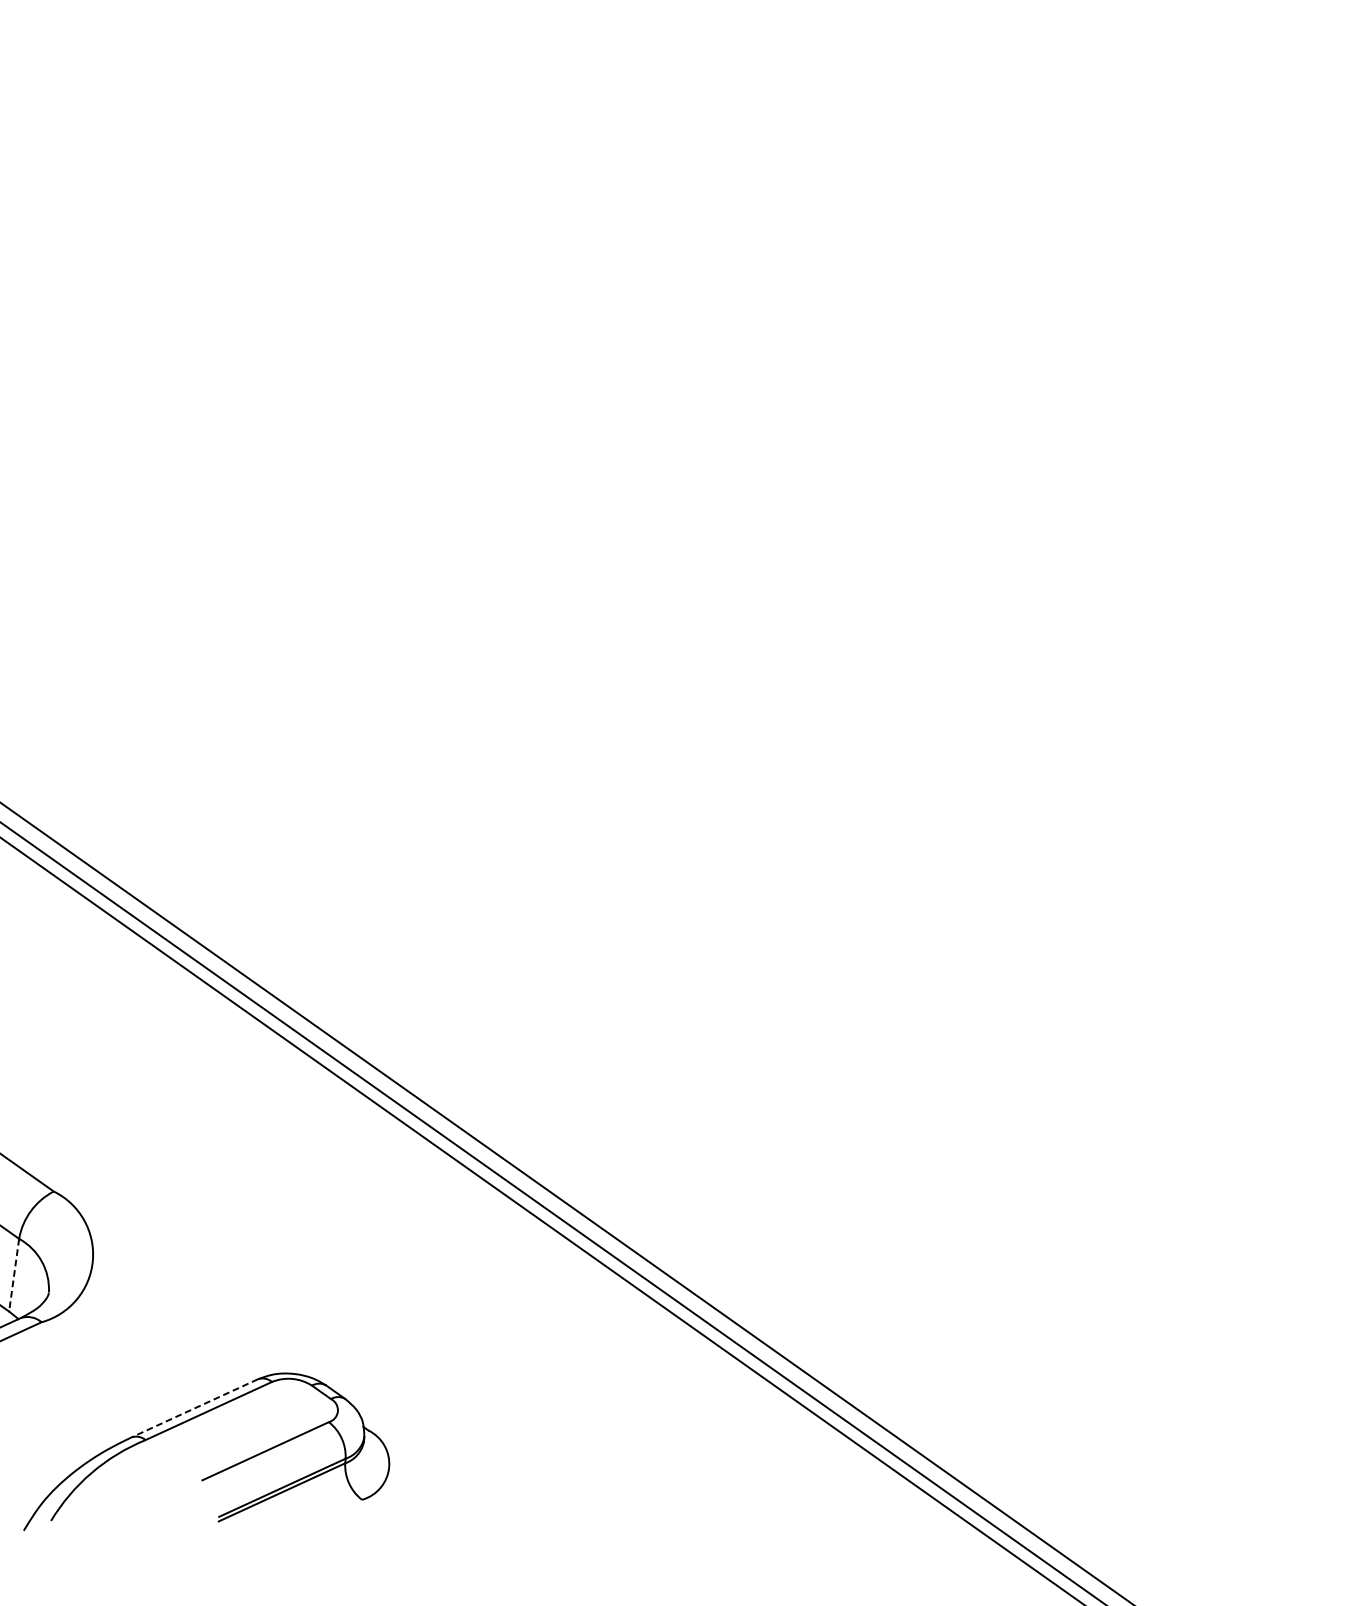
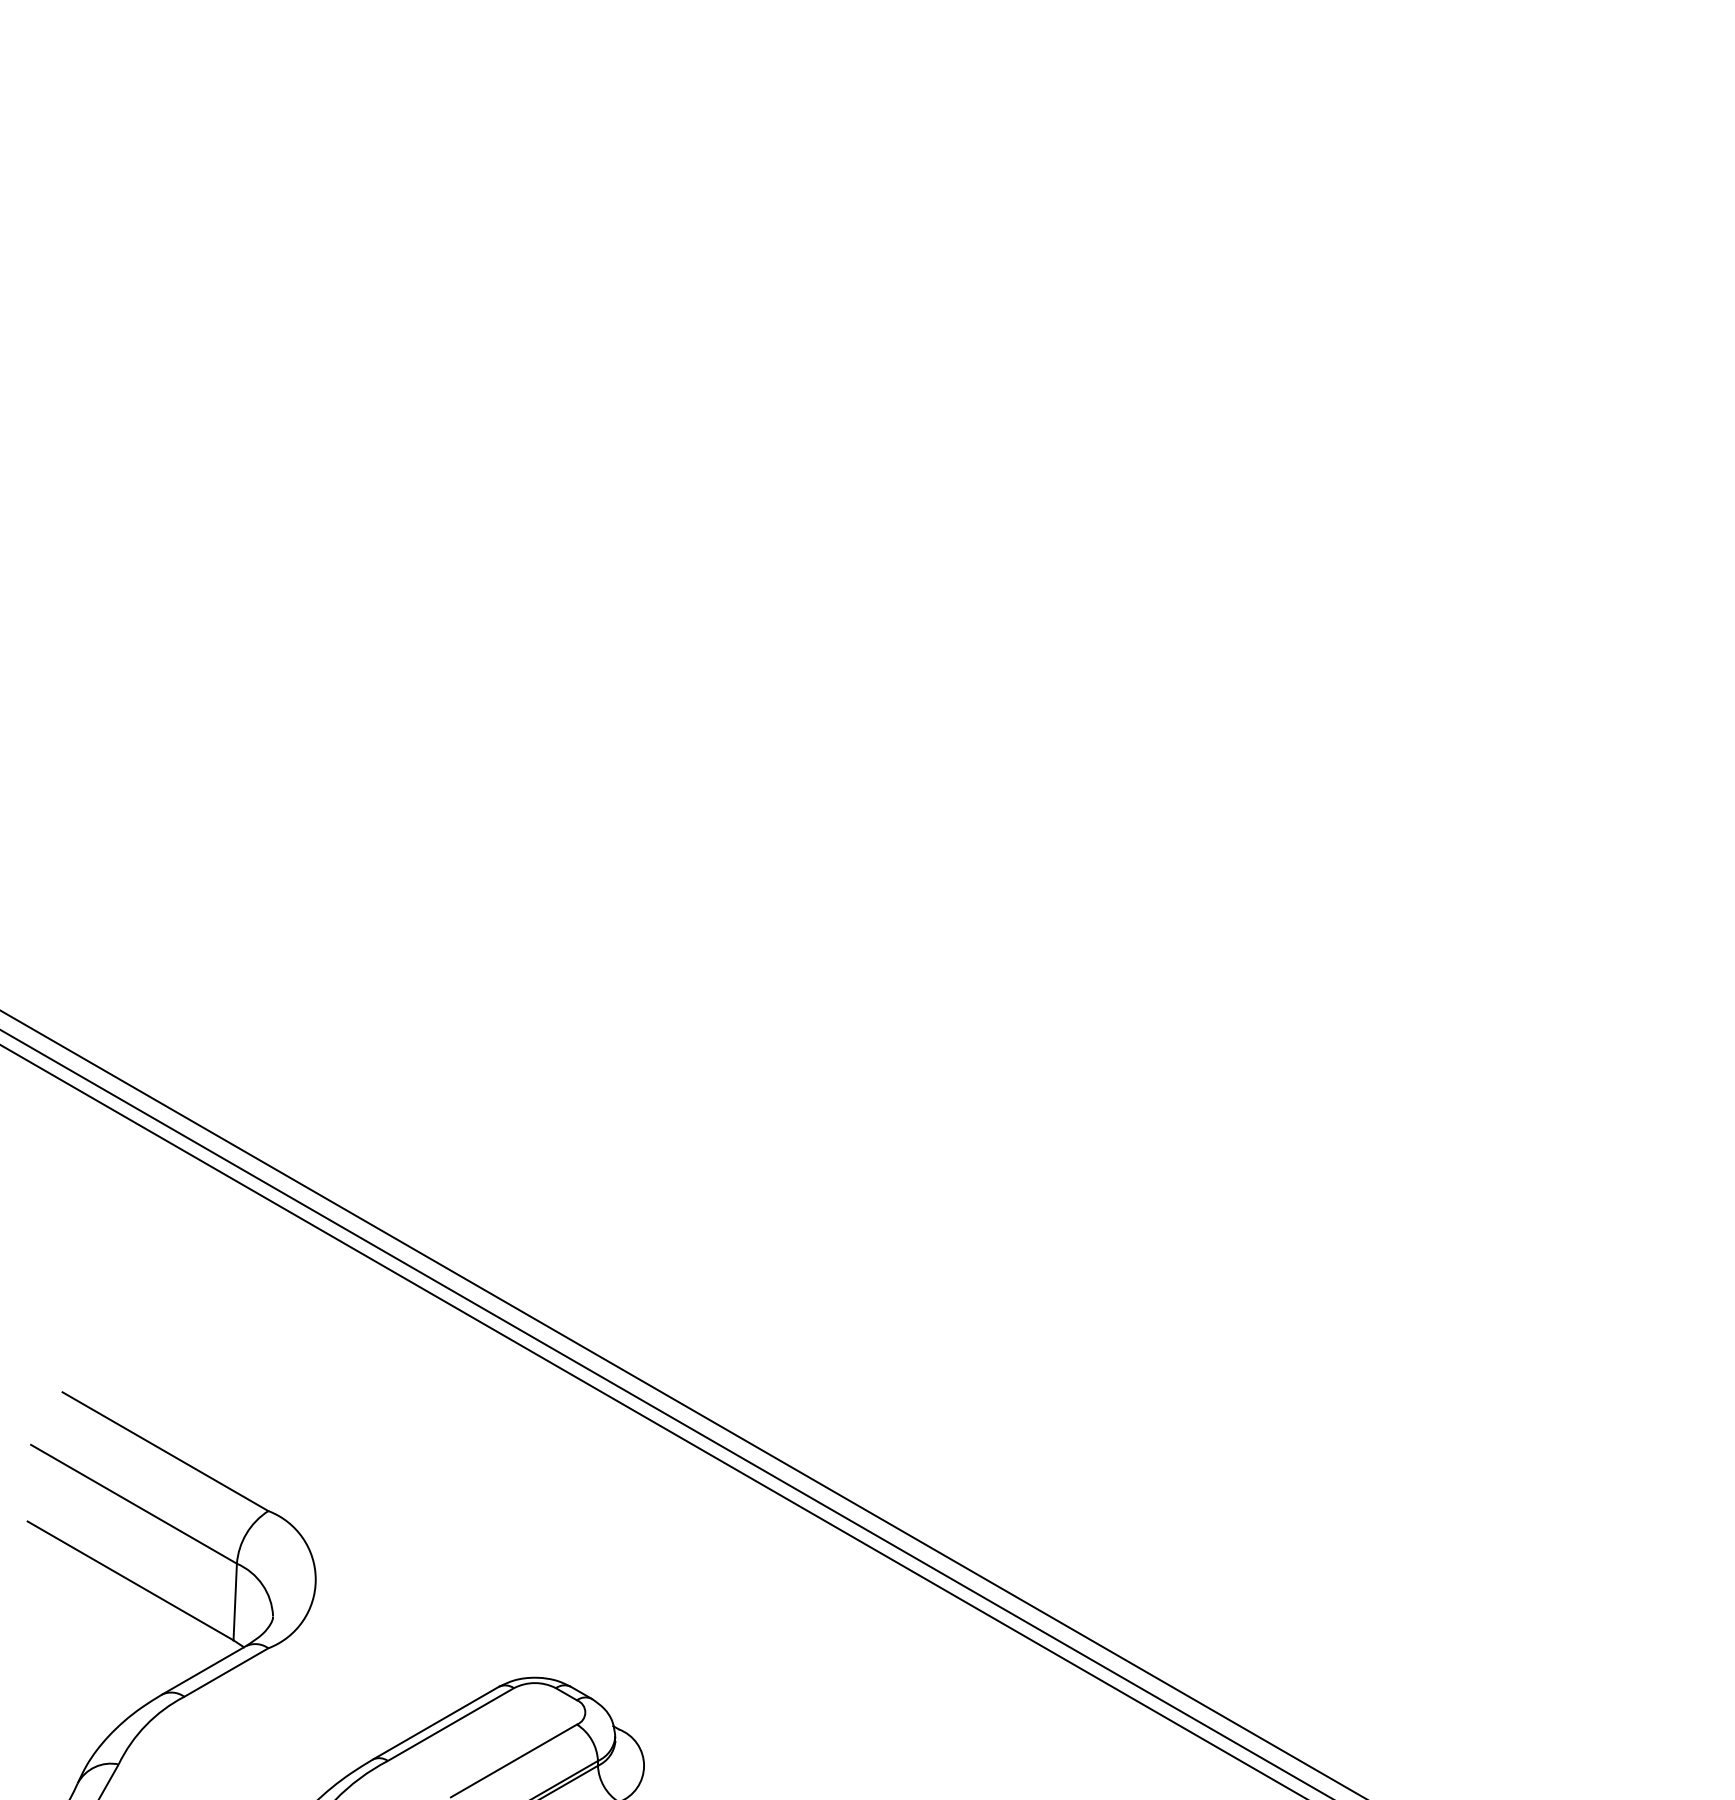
line: (14, 1275) -> (235, 1602), dashed -> solid
line: (195, 1408) -> (436, 1723), dashed -> solid

